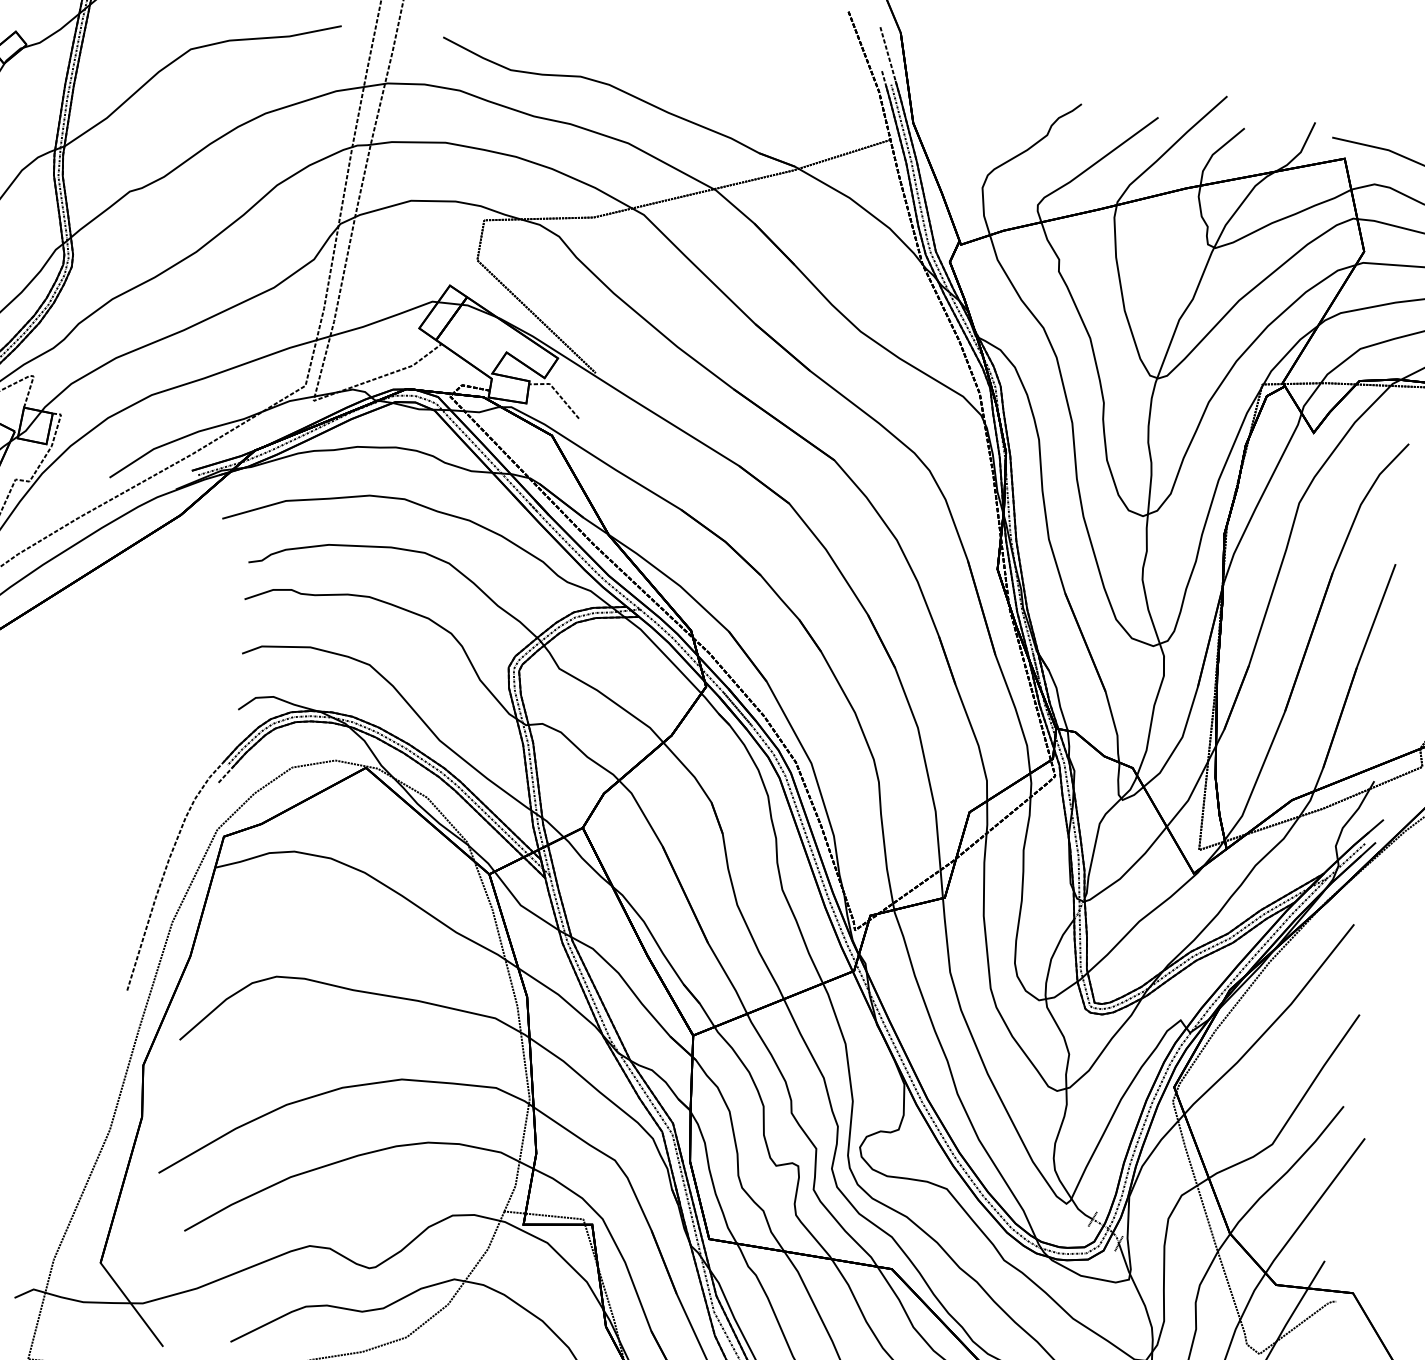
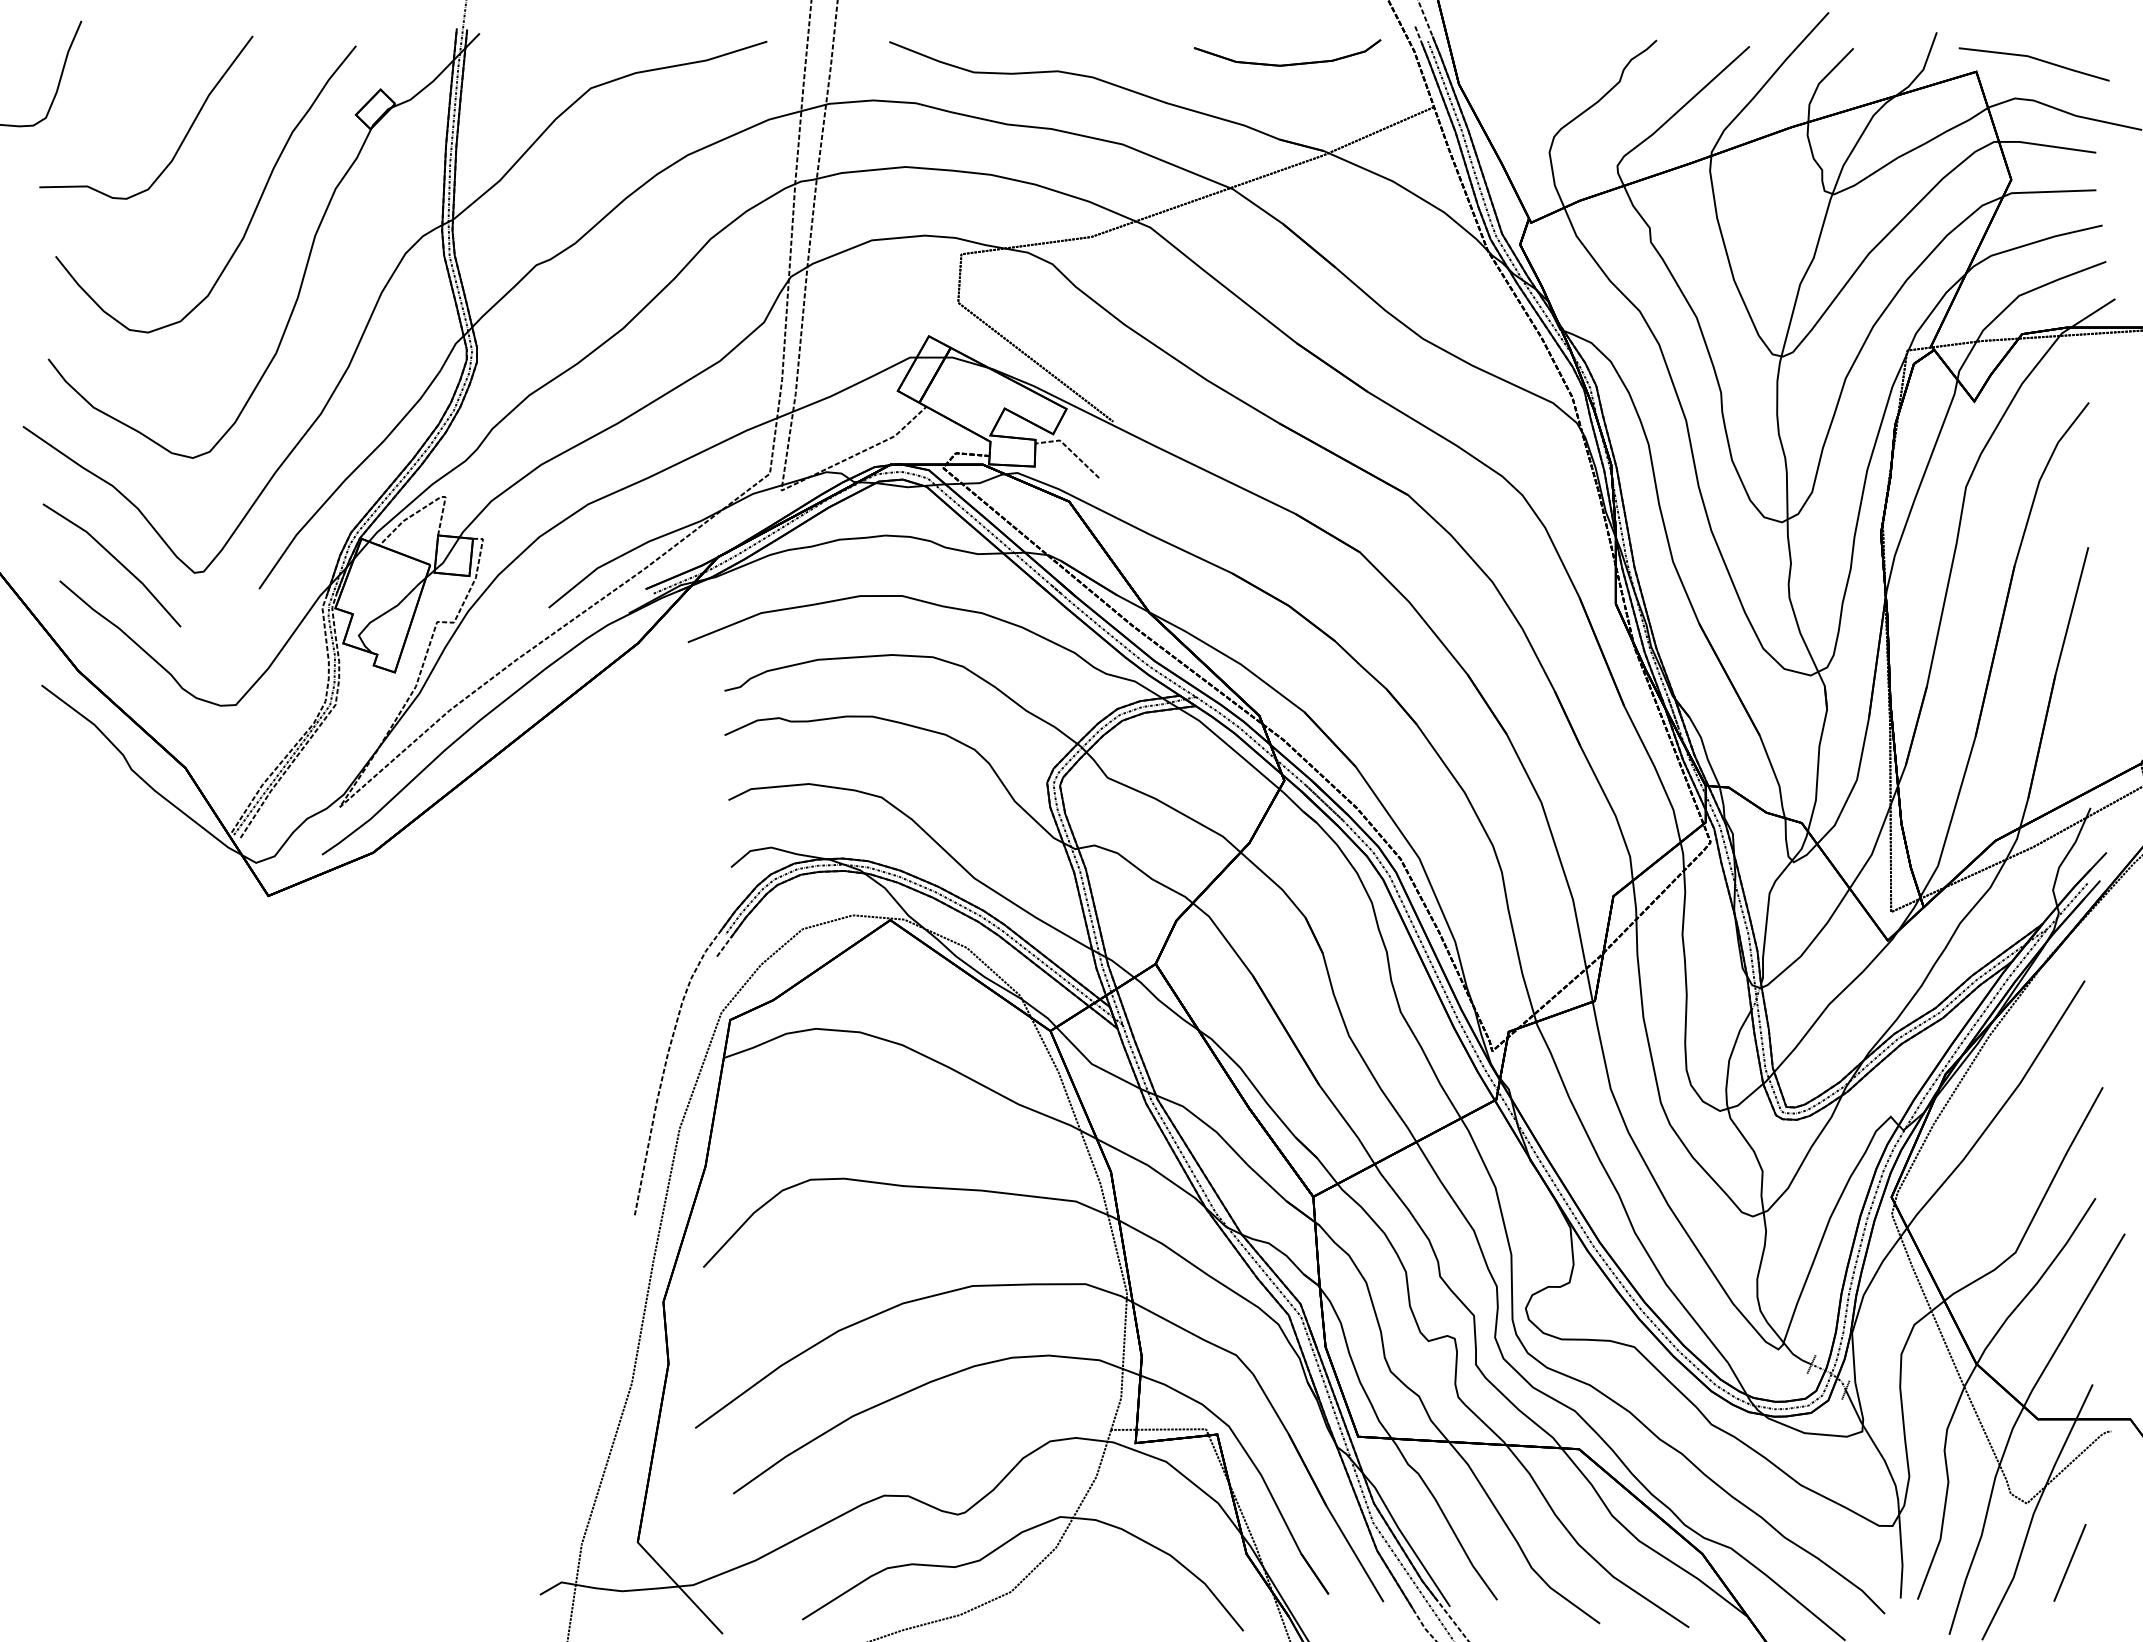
part: (774, 90) -> (1290, 63), added

